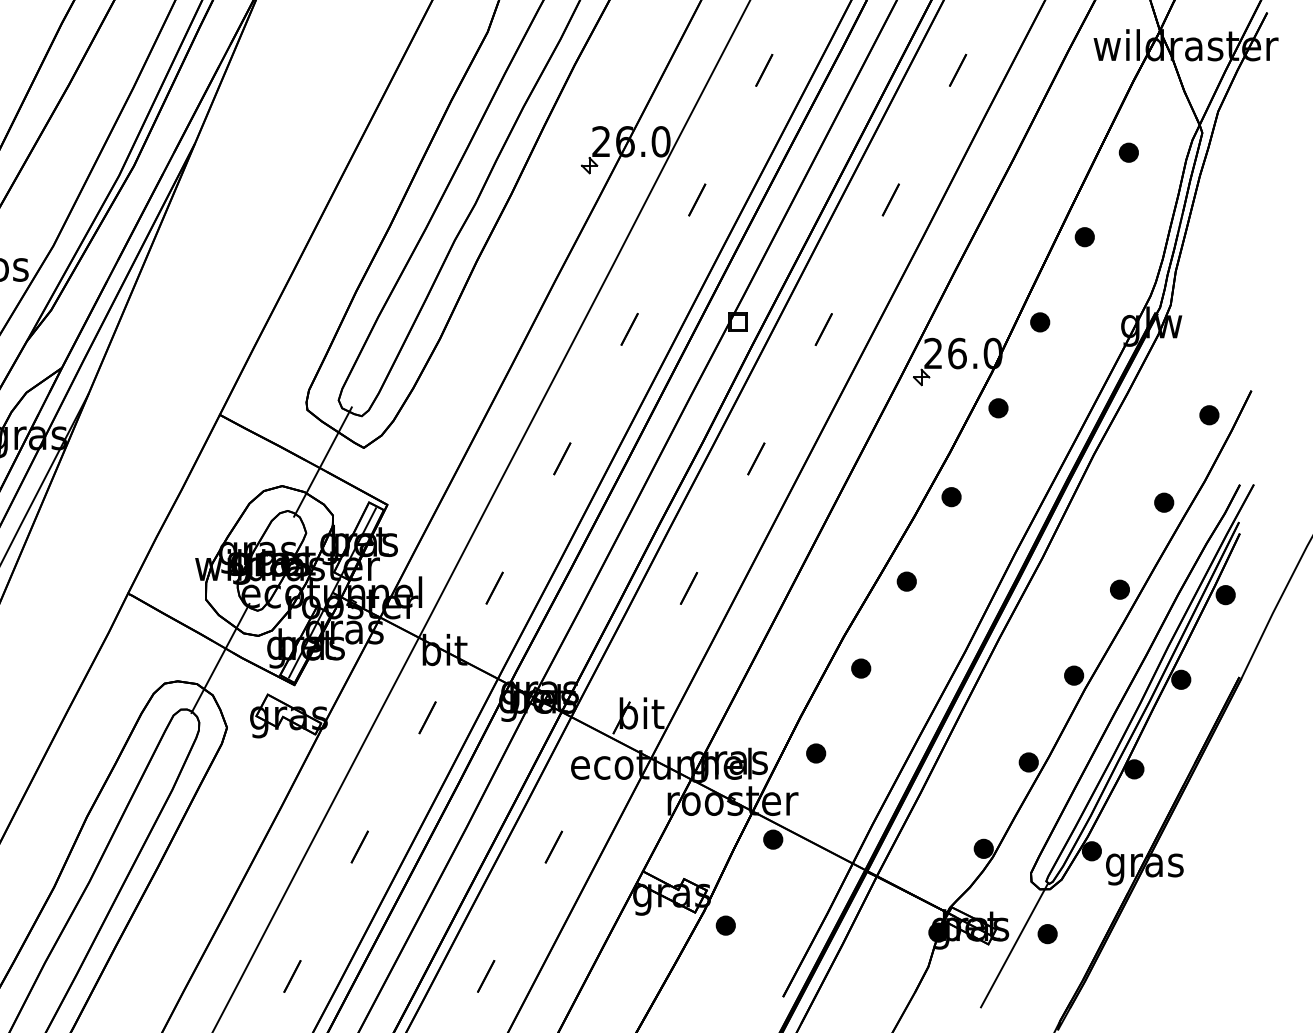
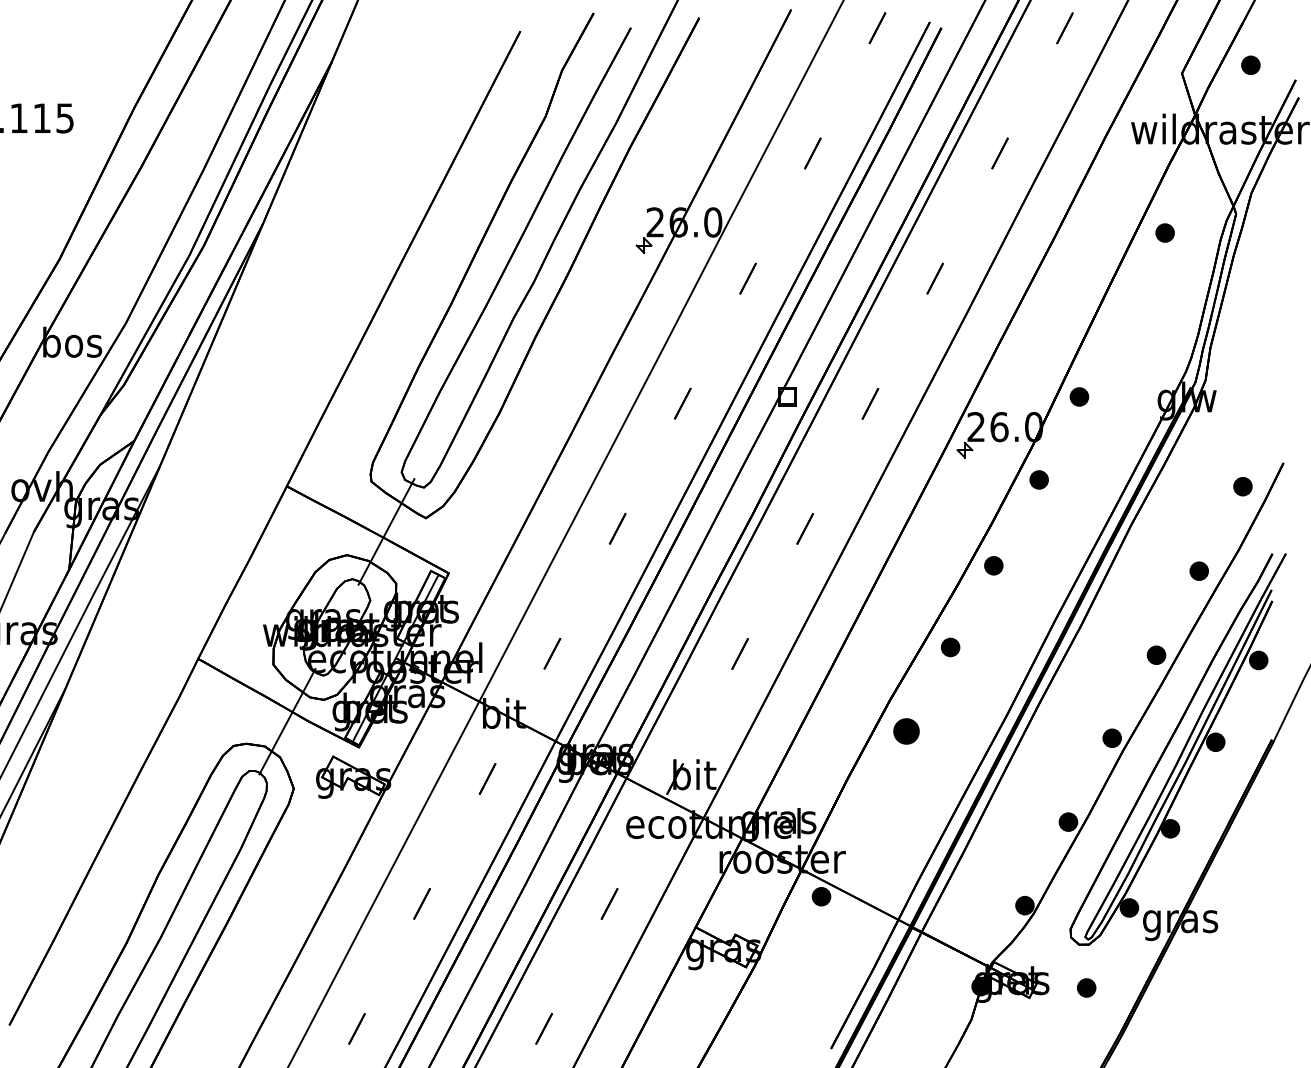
part: (1084, 237) -> (1122, 314), removed
part: (861, 668) -> (906, 731), size x1.4
part: (815, 753) -> (862, 813), removed
part: (725, 925) -> (775, 979), removed
line: (1014, 944) -> (1054, 998), removed

